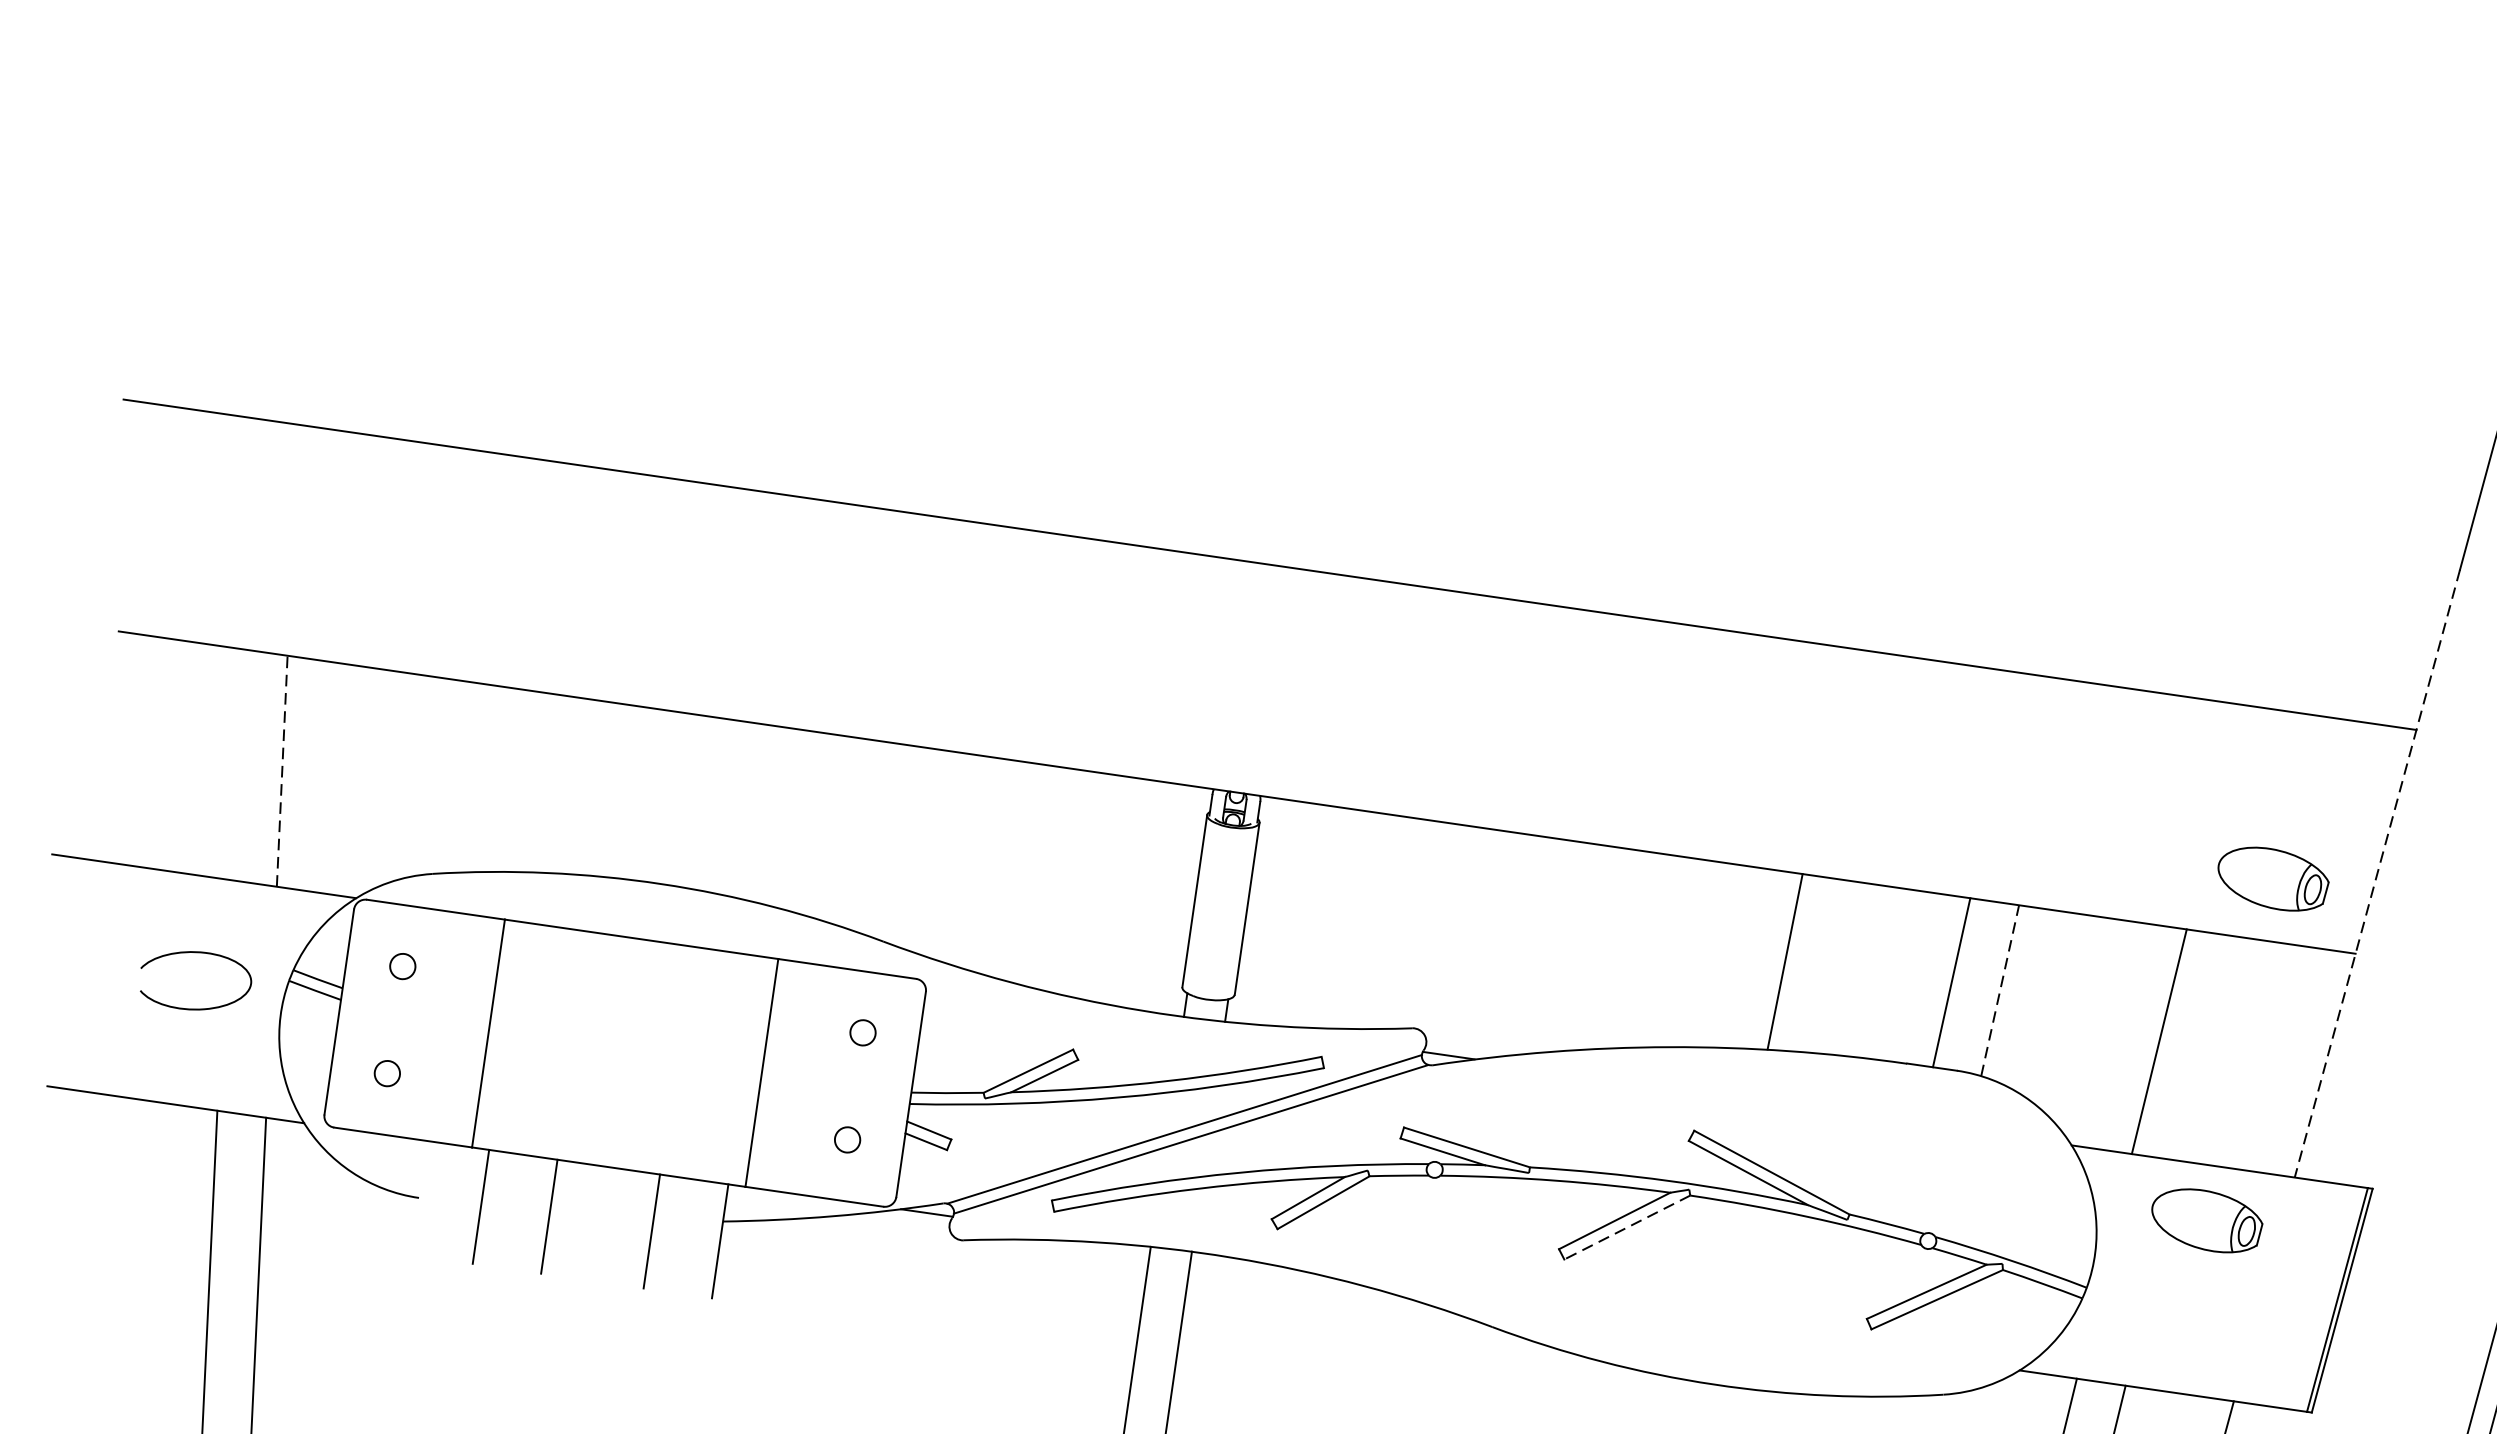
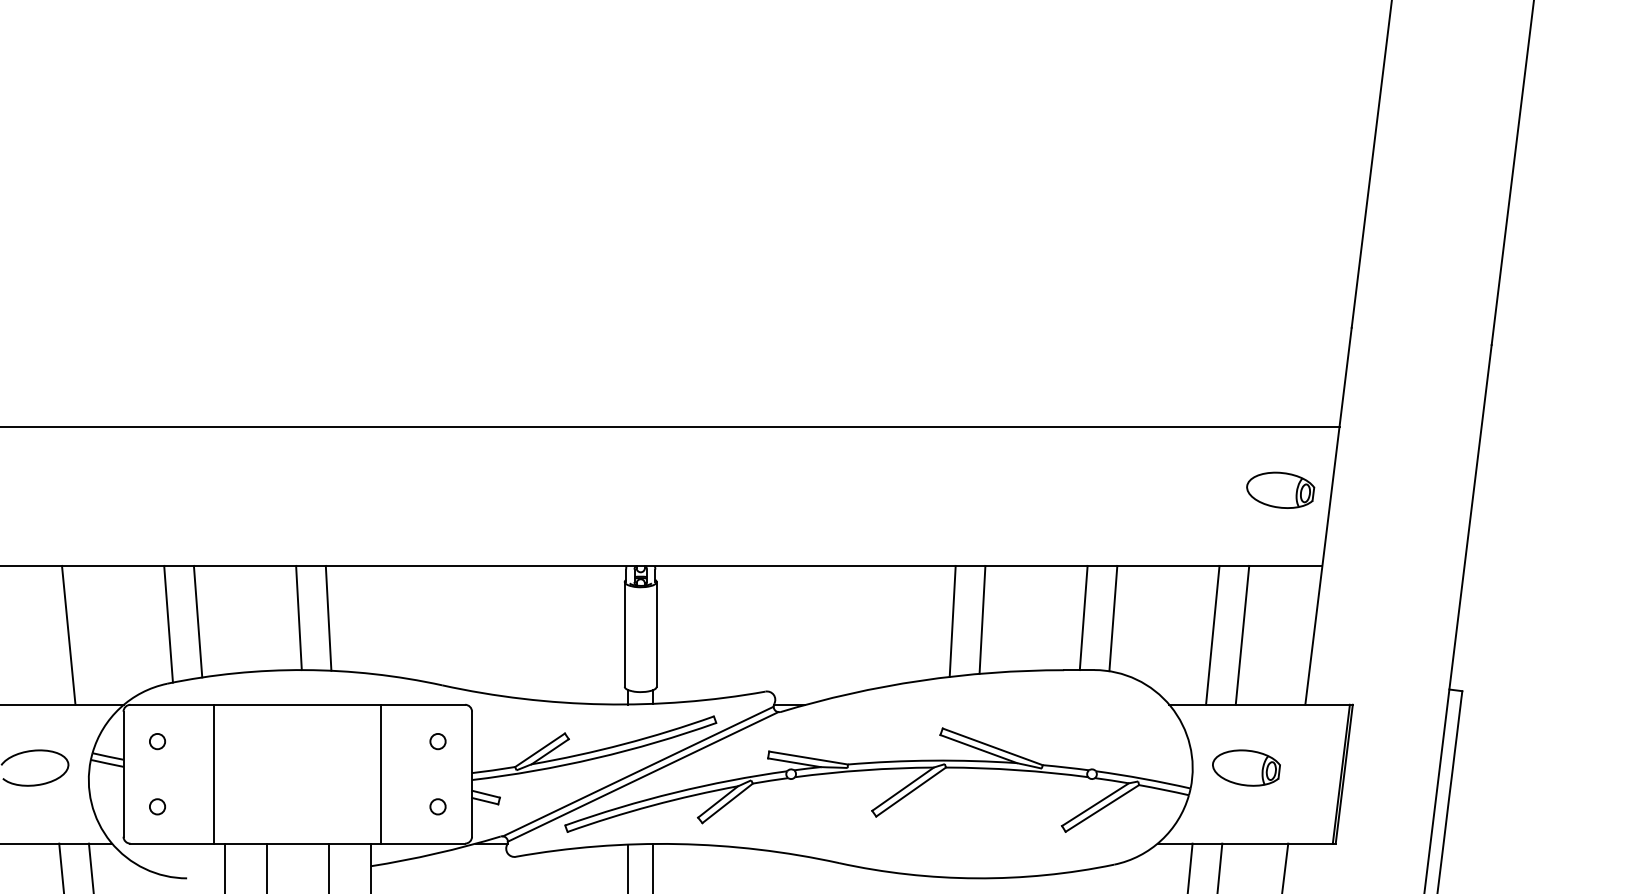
line: (281, 771) -> (68, 635), dashed -> solid
line: (448, 775) -> (168, 623), added
line: (496, 778) -> (197, 621), added
line: (663, 796) -> (298, 617), added
line: (712, 803) -> (328, 617), added
line: (2377, 874) -> (1328, 516), dashed -> solid
part: (2272, 877) -> (1280, 489), moved
line: (1735, 955) -> (952, 620), added
line: (2000, 990) -> (1113, 618), dashed -> solid
line: (2208, 1047) -> (1242, 634), added
part: (2206, 1219) -> (1246, 767), moved
line: (1627, 1228) -> (911, 792), dashed -> solid

